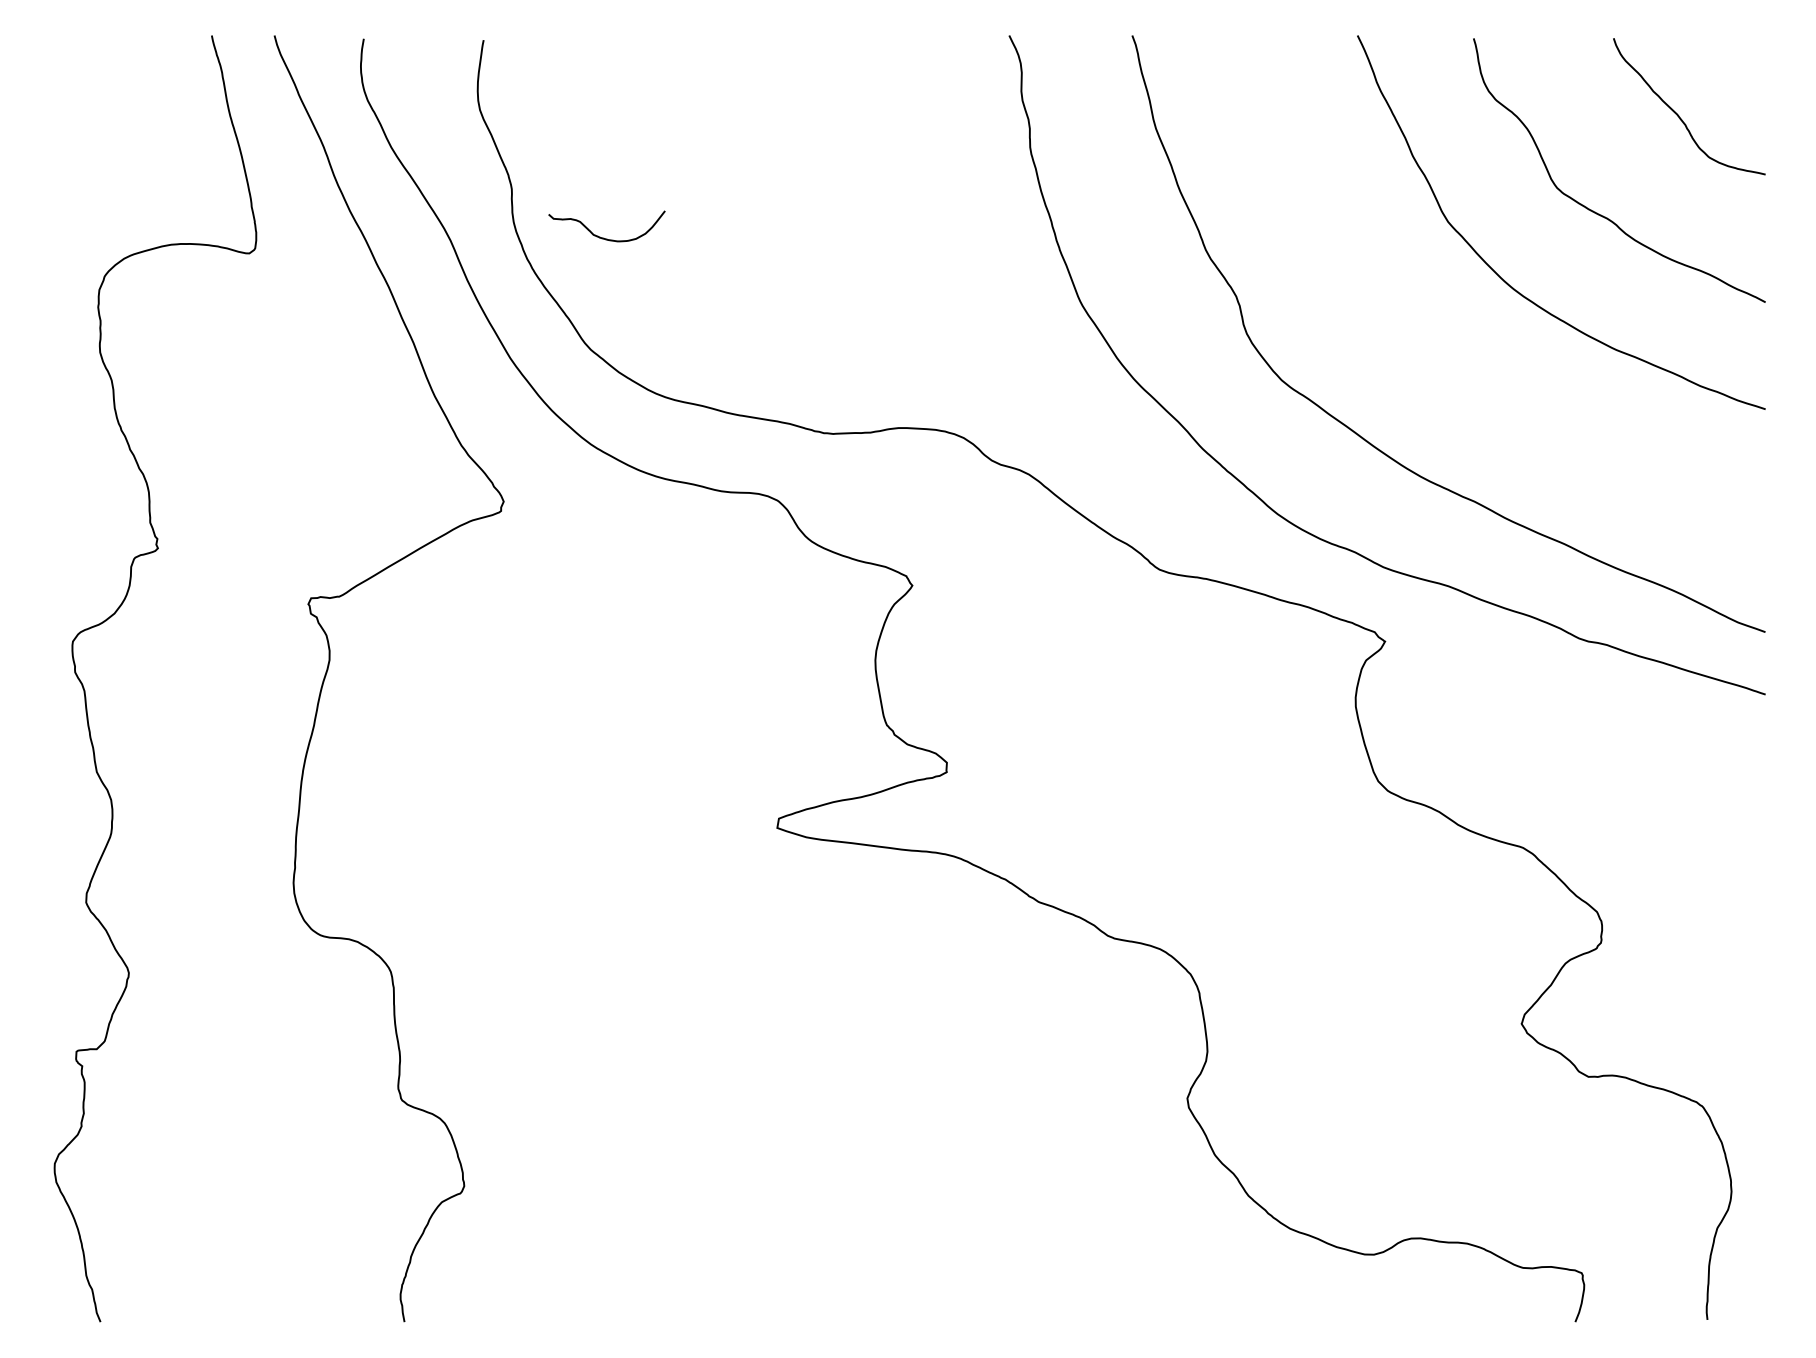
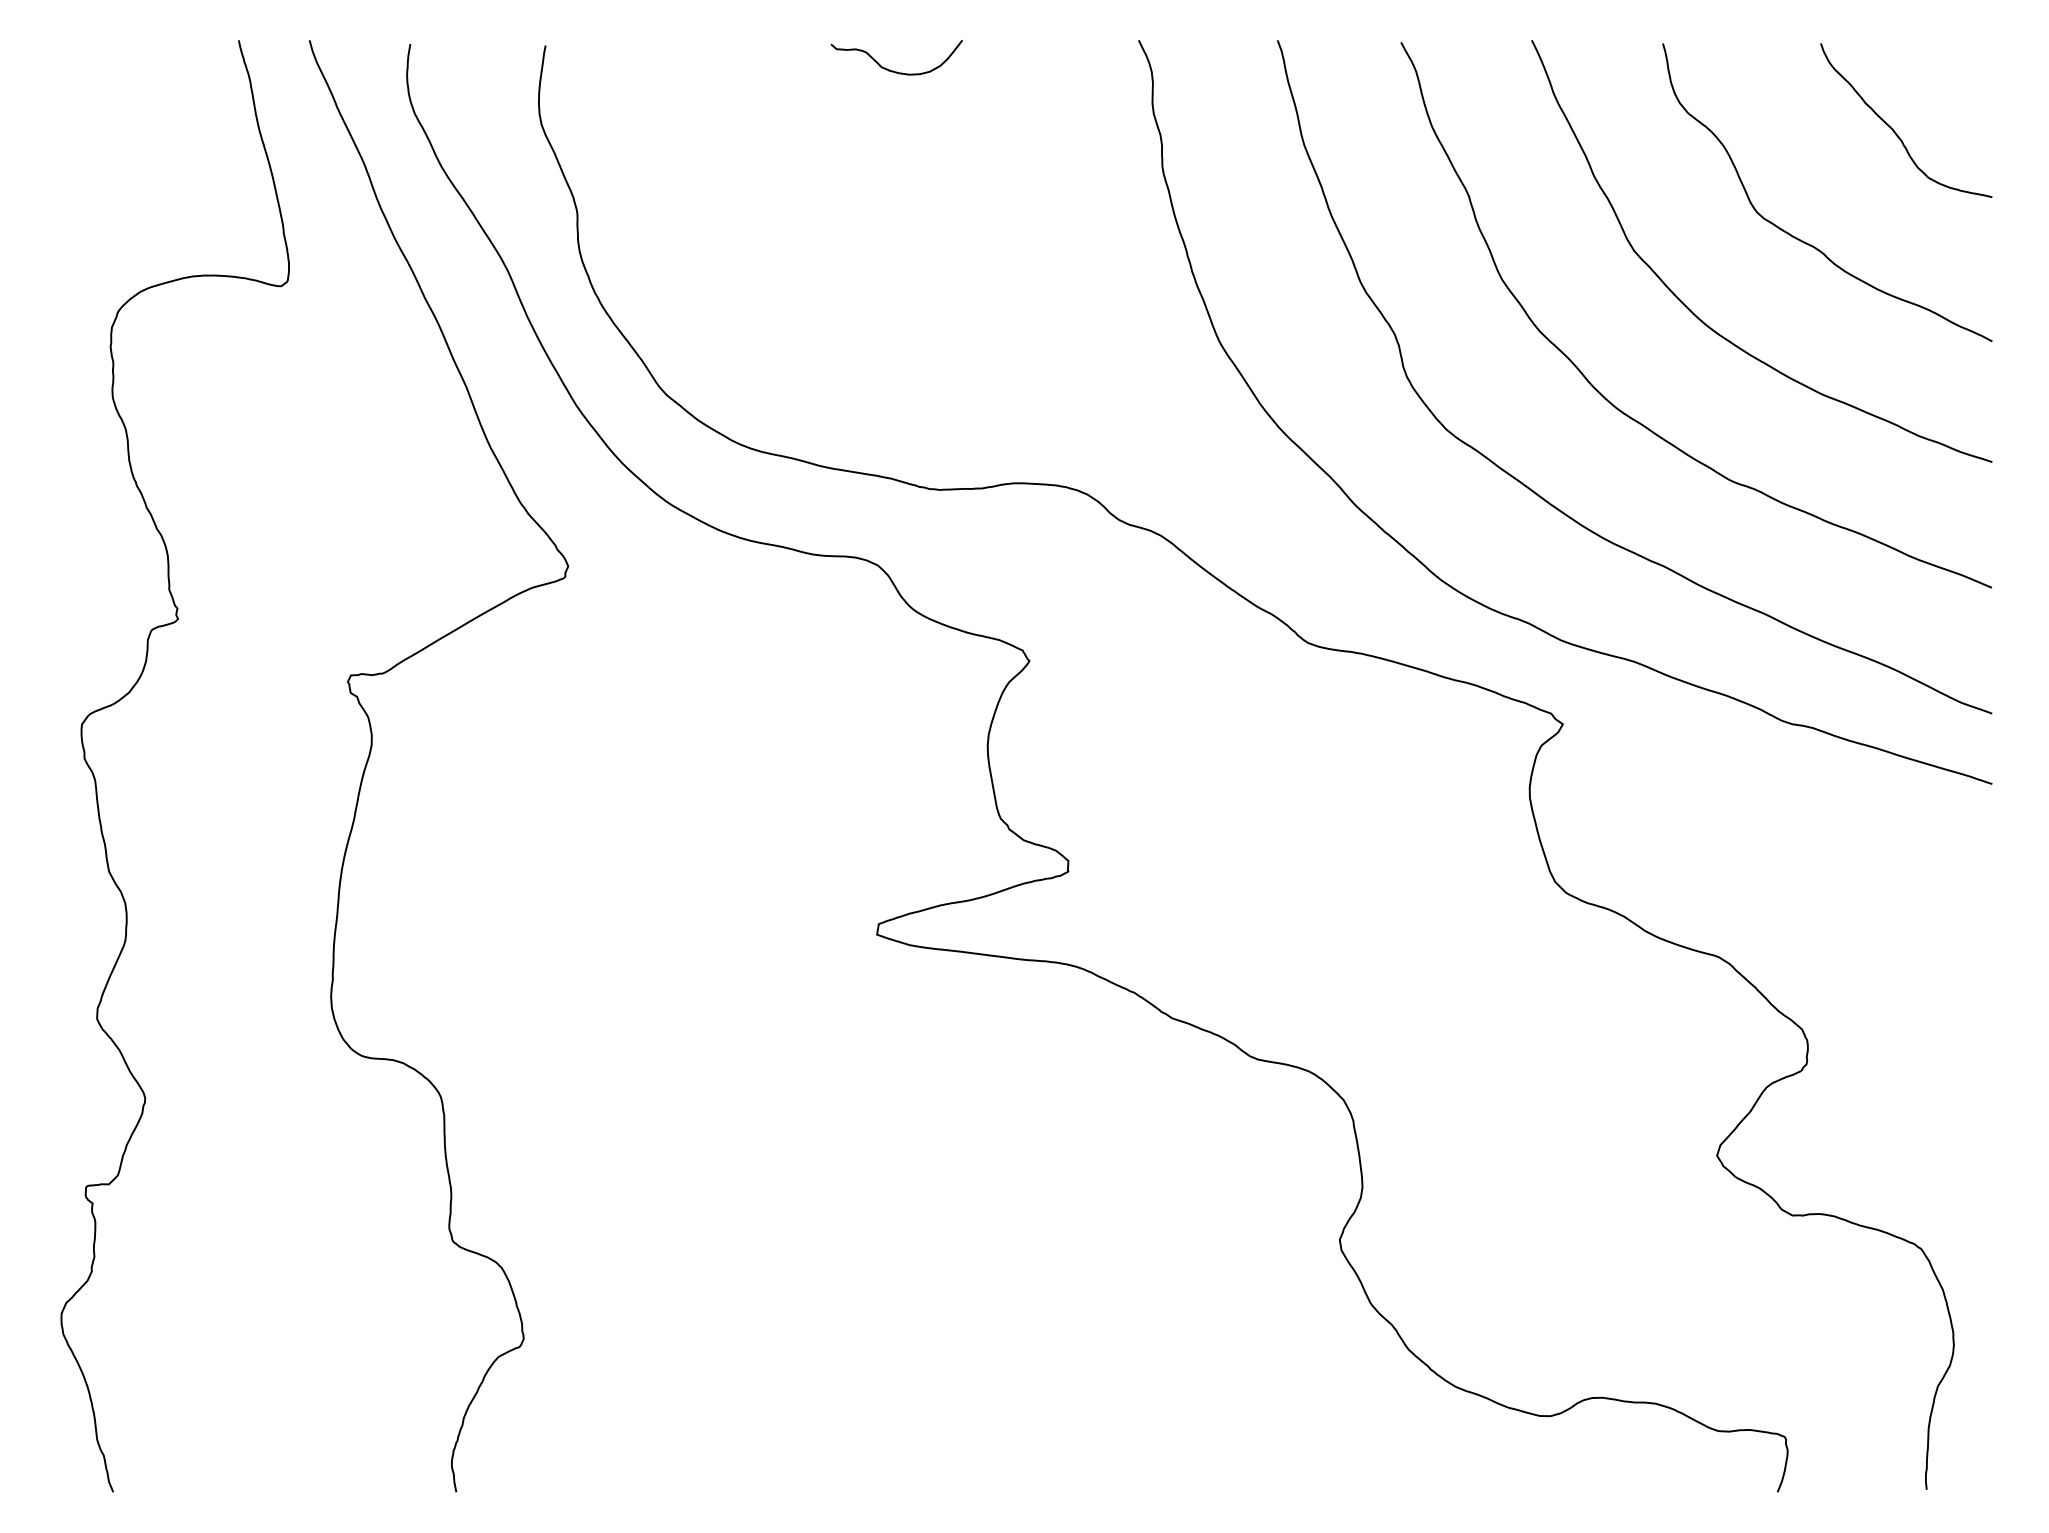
curve: (604, 237) -> (893, 70), moved
curve: (1446, 369) -> (1632, 417), added

